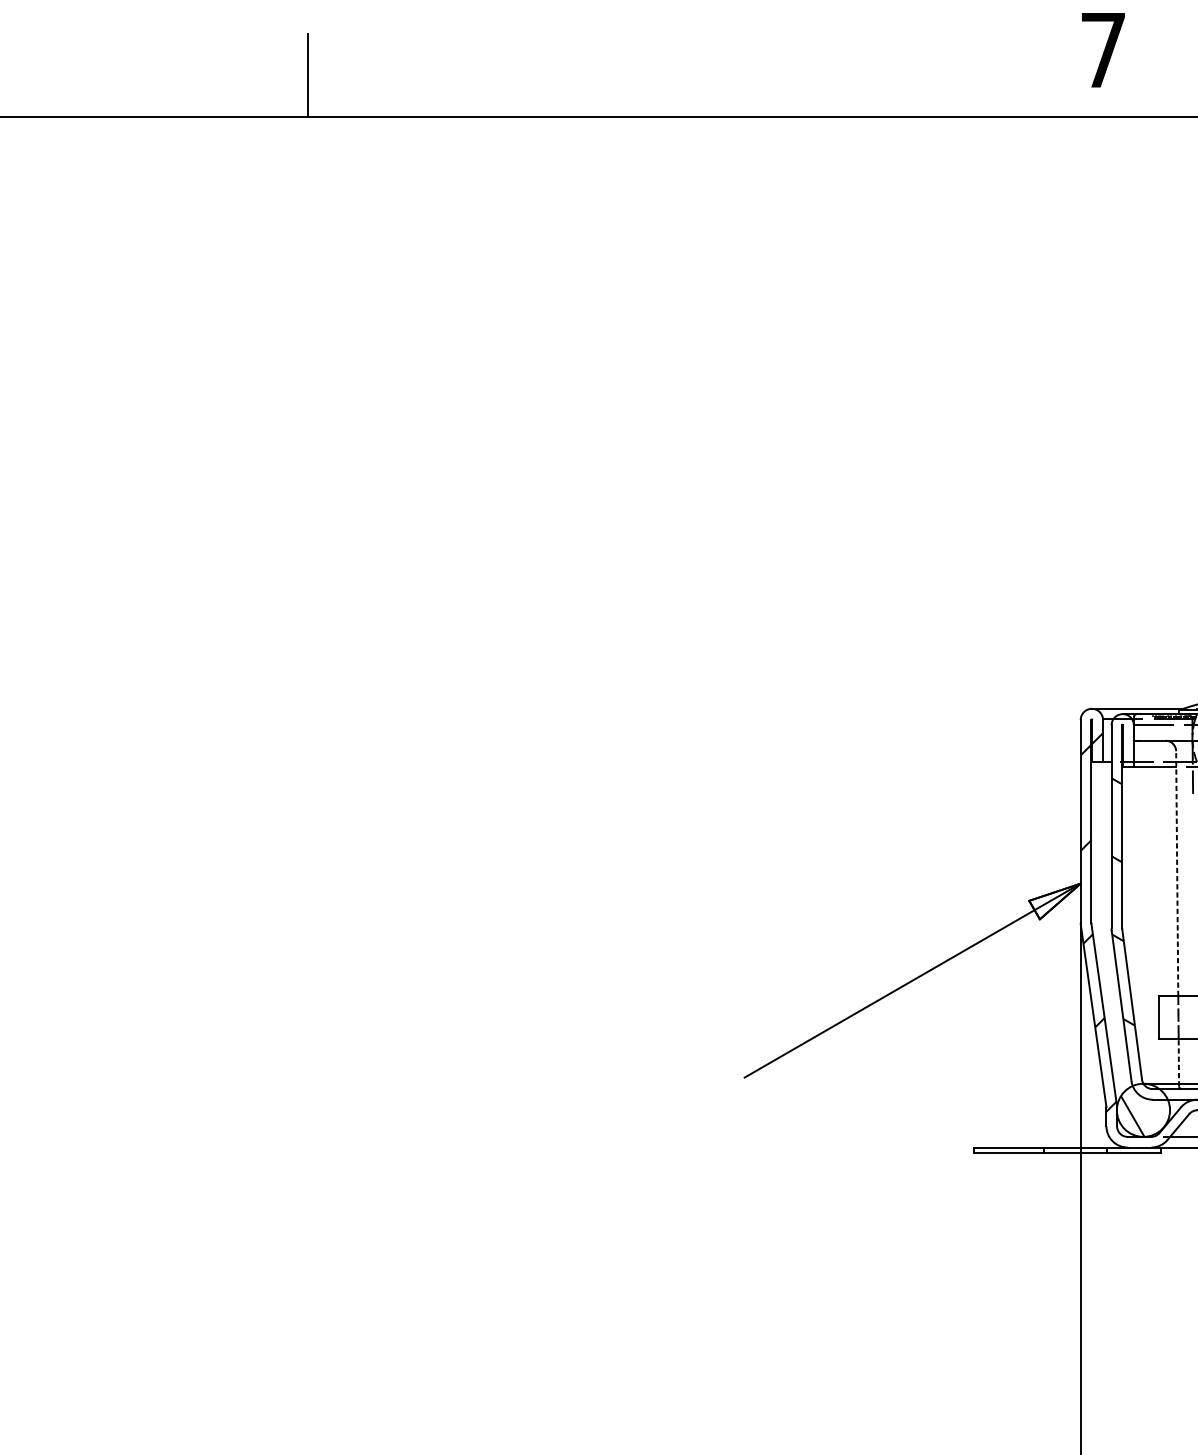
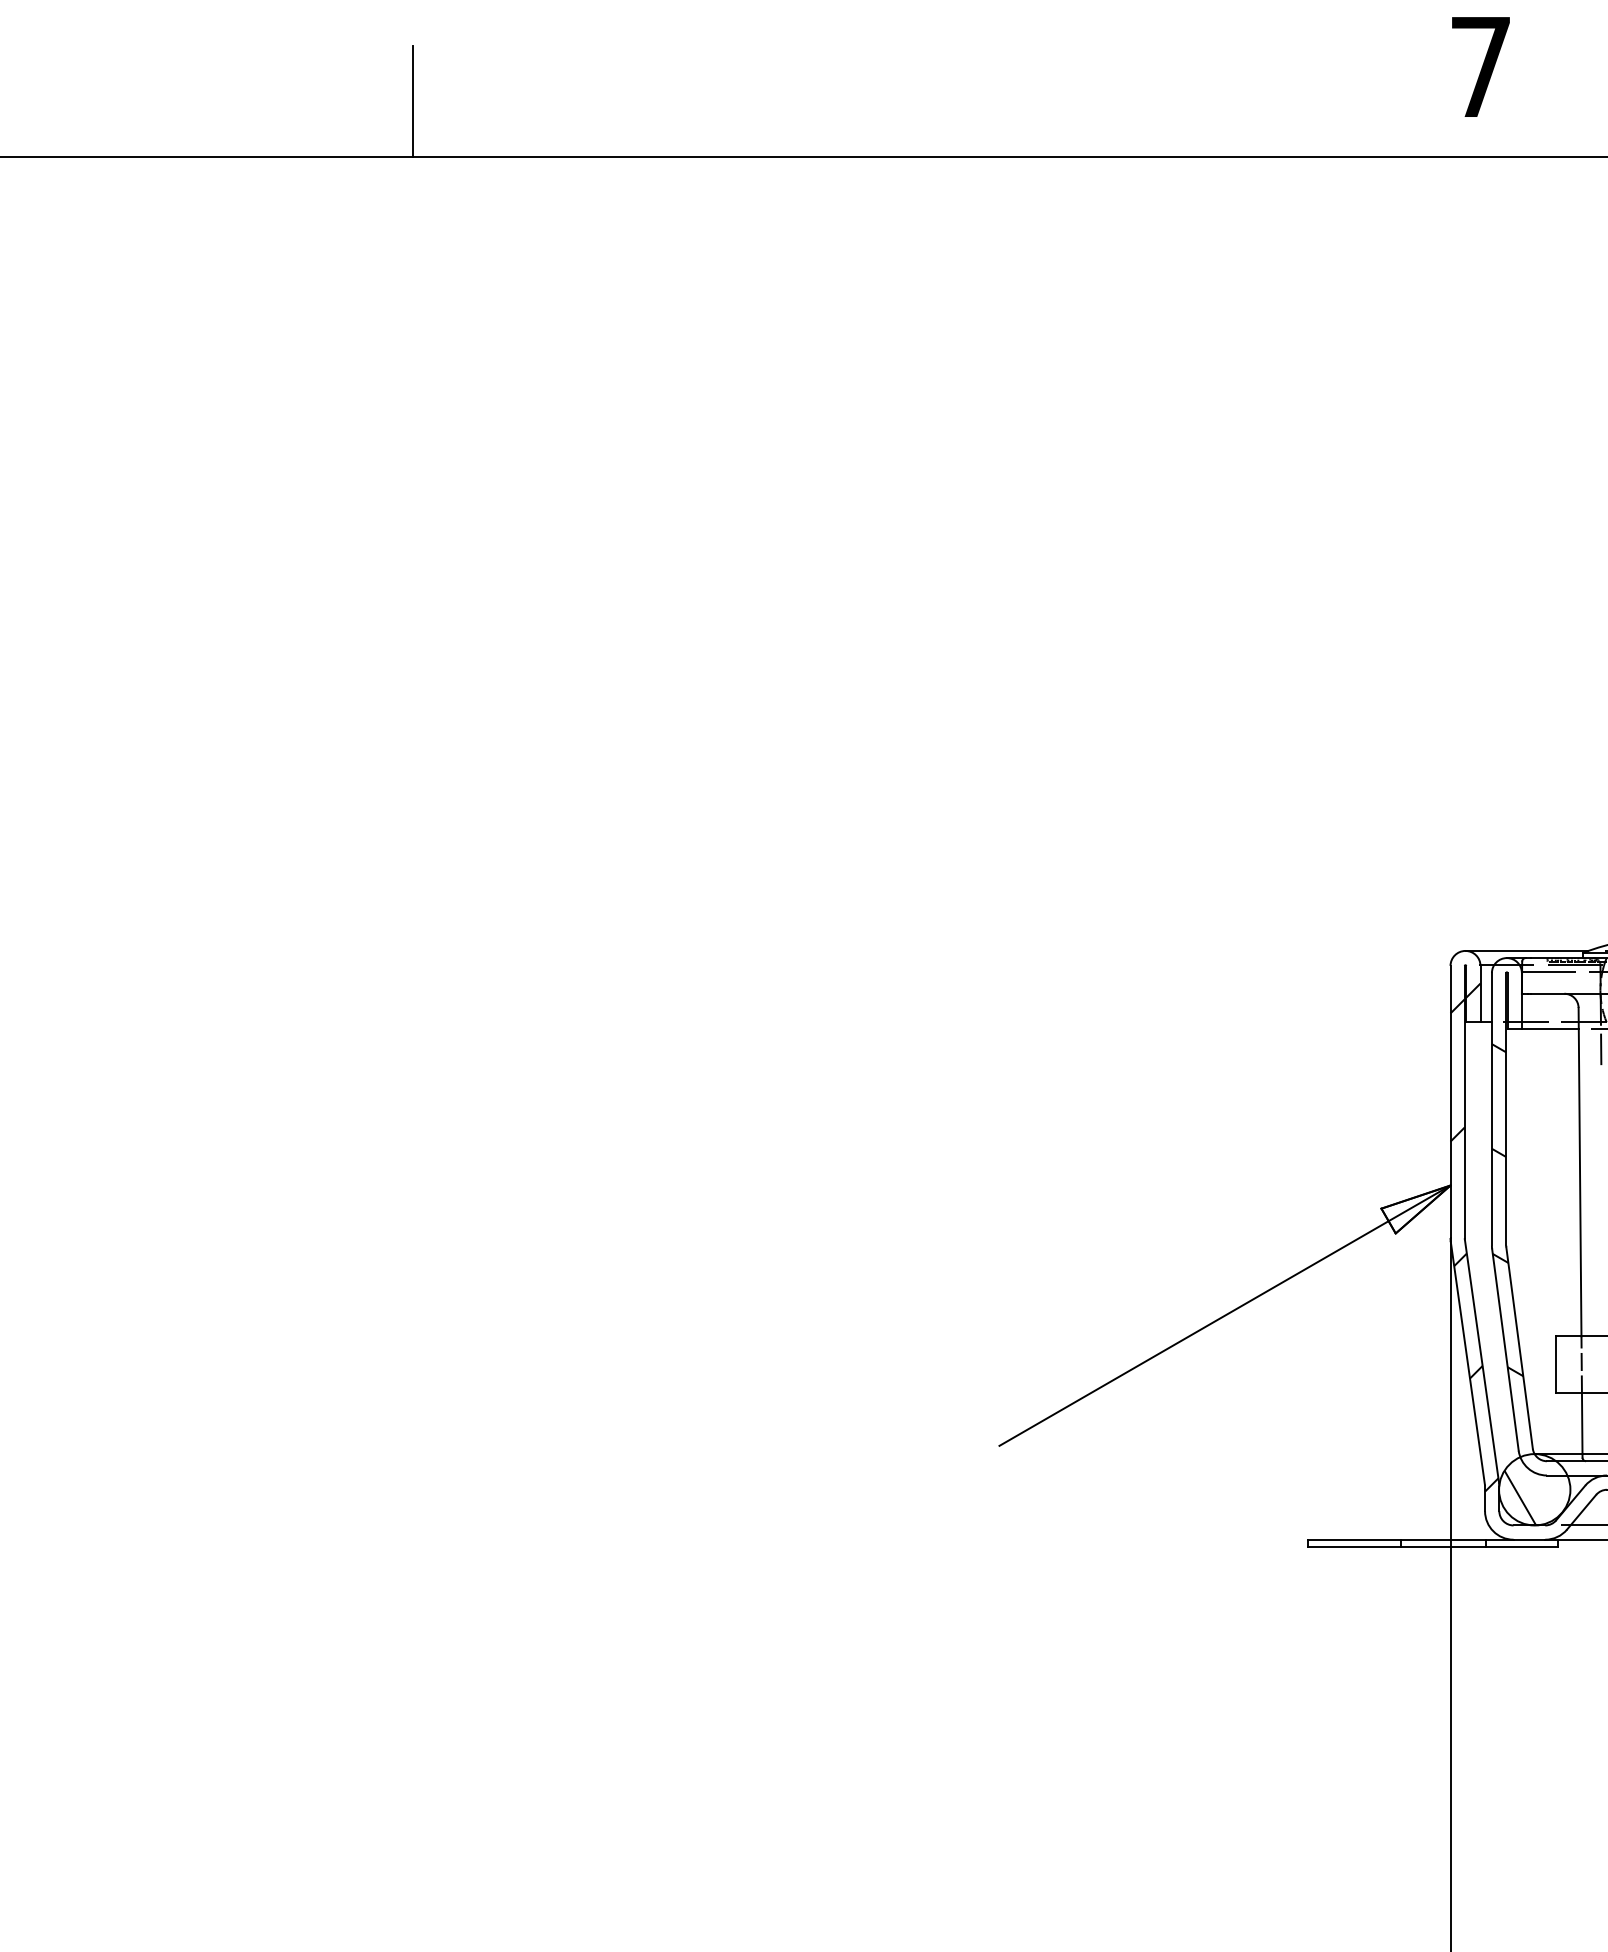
line: (1177, 873) -> (1580, 1171), dashed -> solid
line: (1179, 1062) -> (1582, 1425), dashed -> solid

